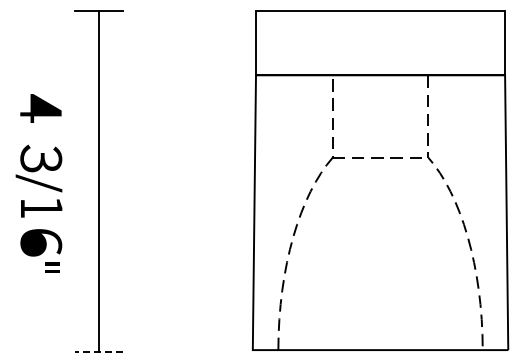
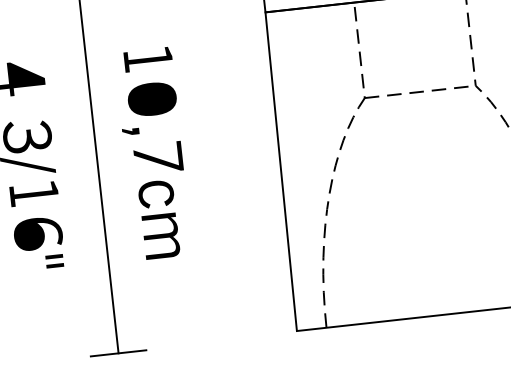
part: (147, 185) -> (153, 153), added
line: (98, 352) -> (118, 353), dashed -> solid

